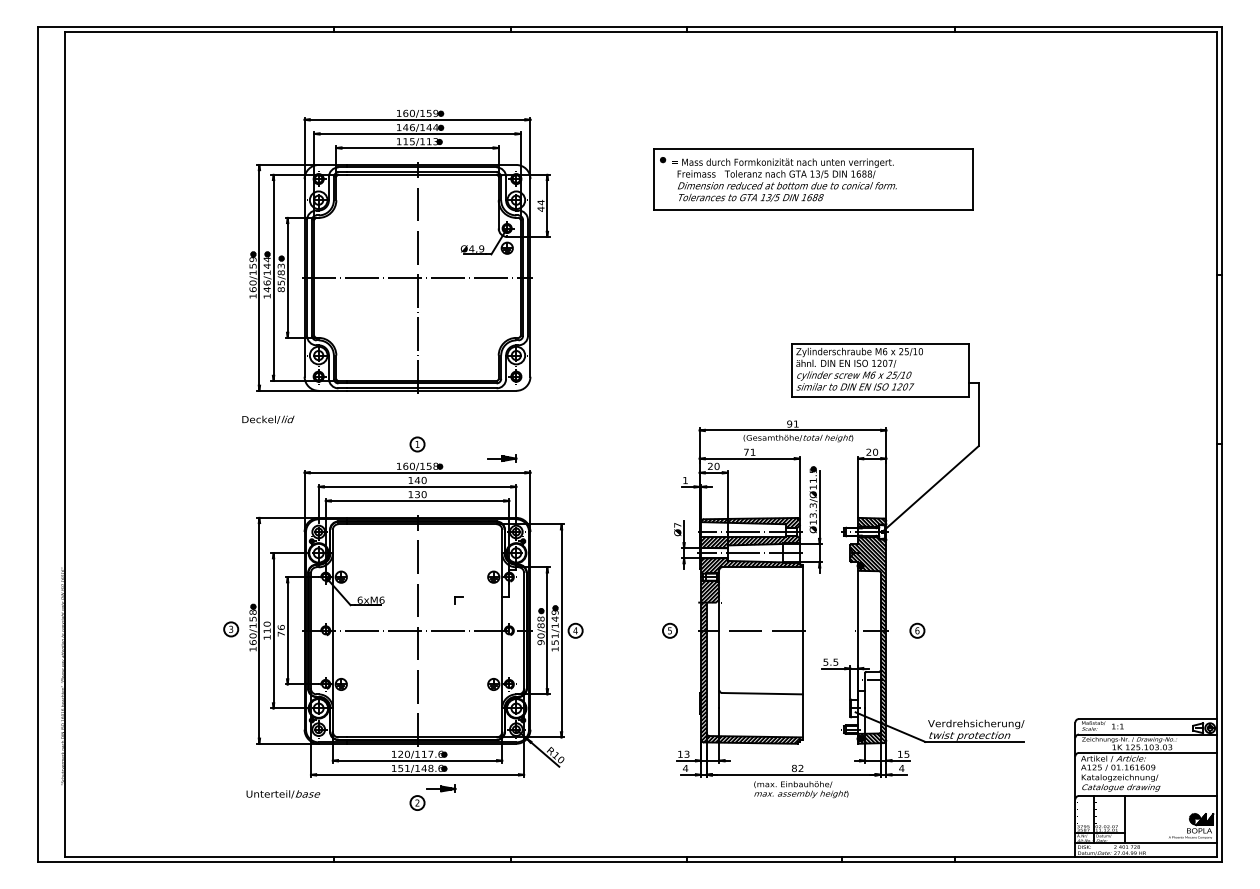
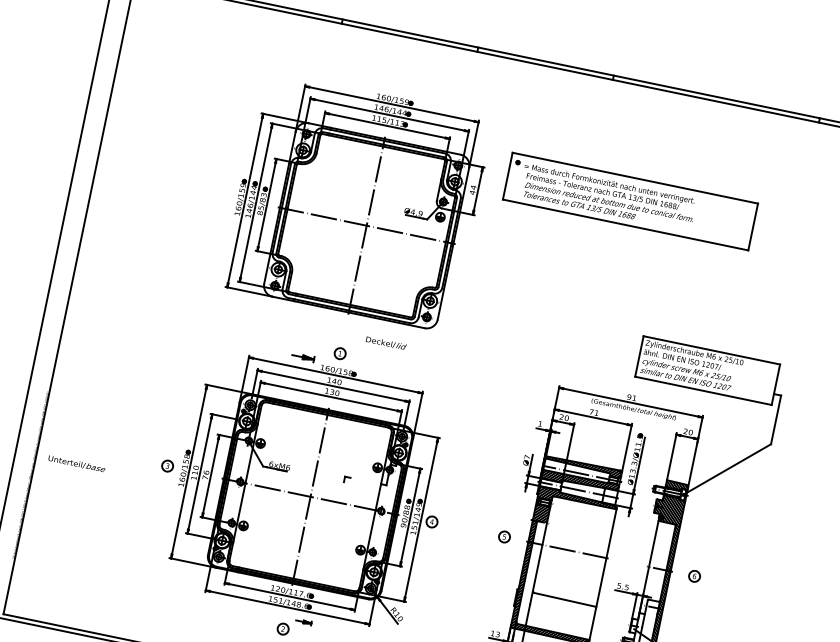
part: (813, 179) -> (630, 201), moved
text: (268, 419) -> (386, 343), moved
part: (502, 458) -> (303, 357), moved
part: (441, 788) -> (303, 621), size x0.7
text: (283, 794) -> (76, 464), moved

